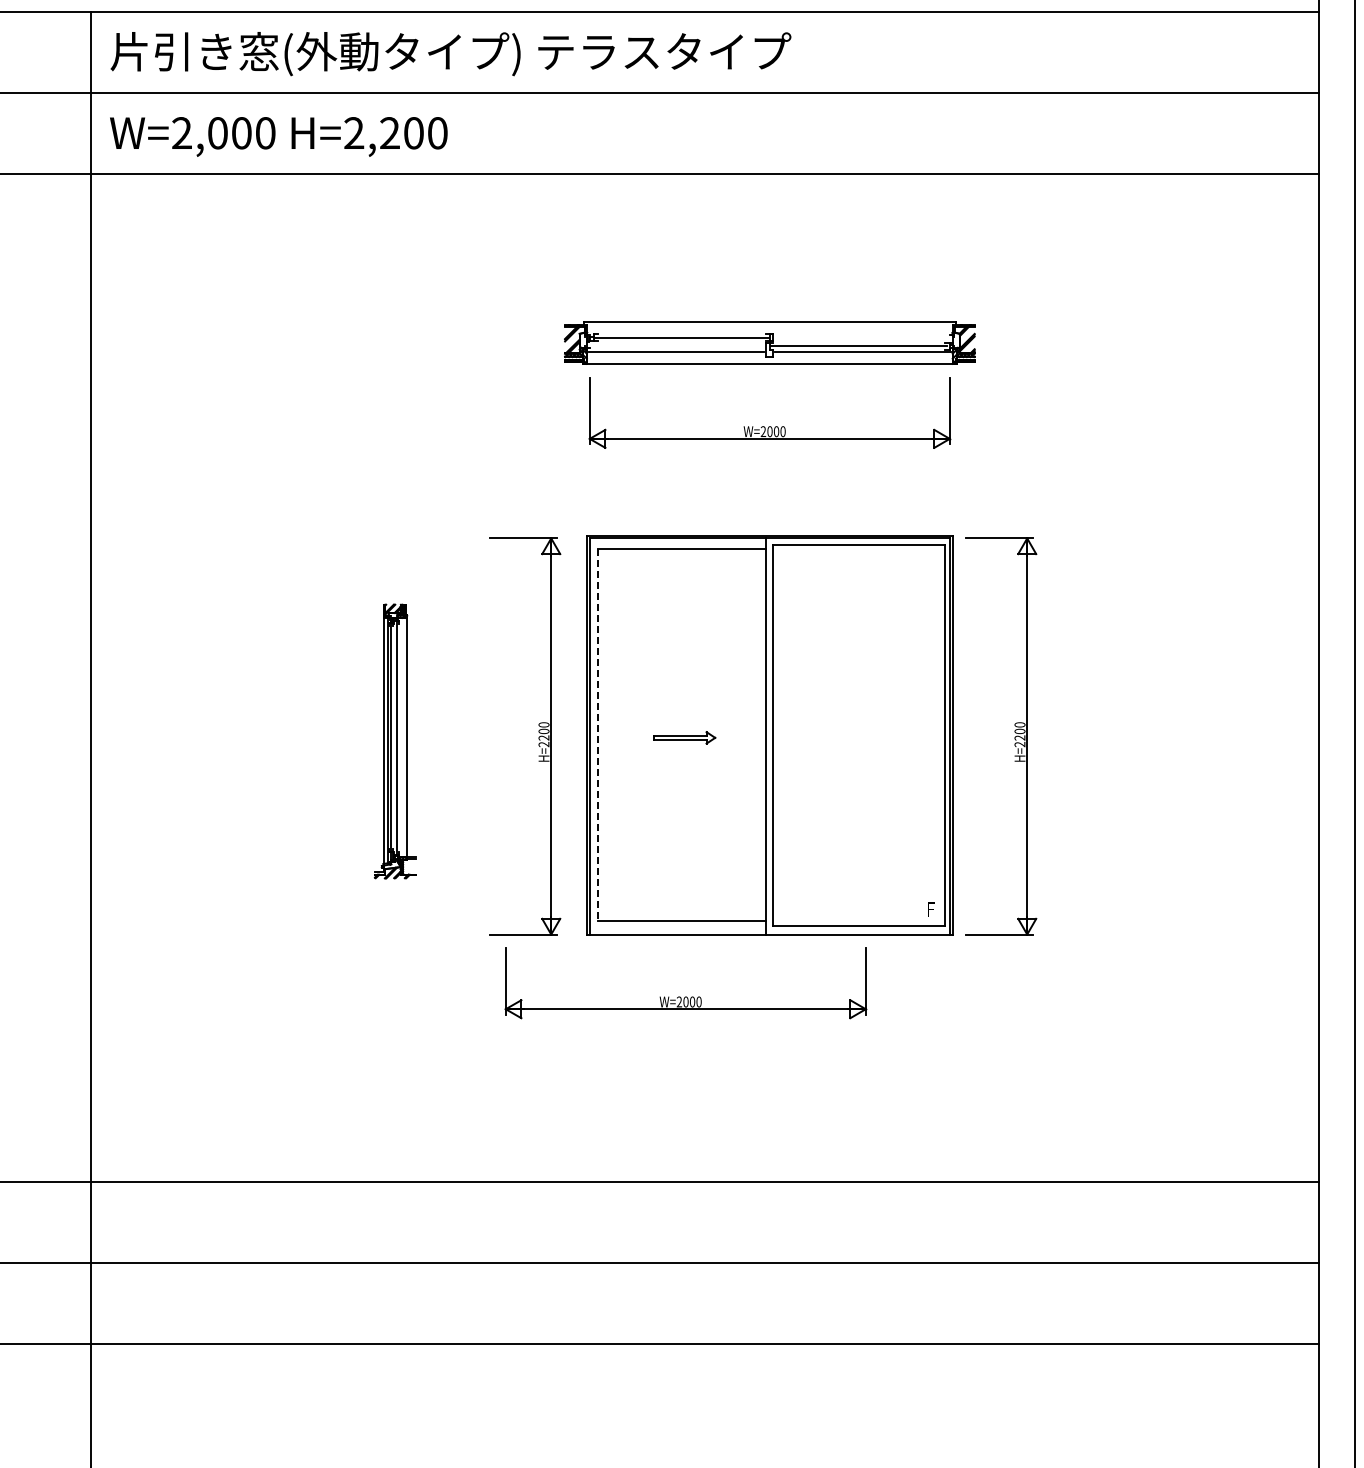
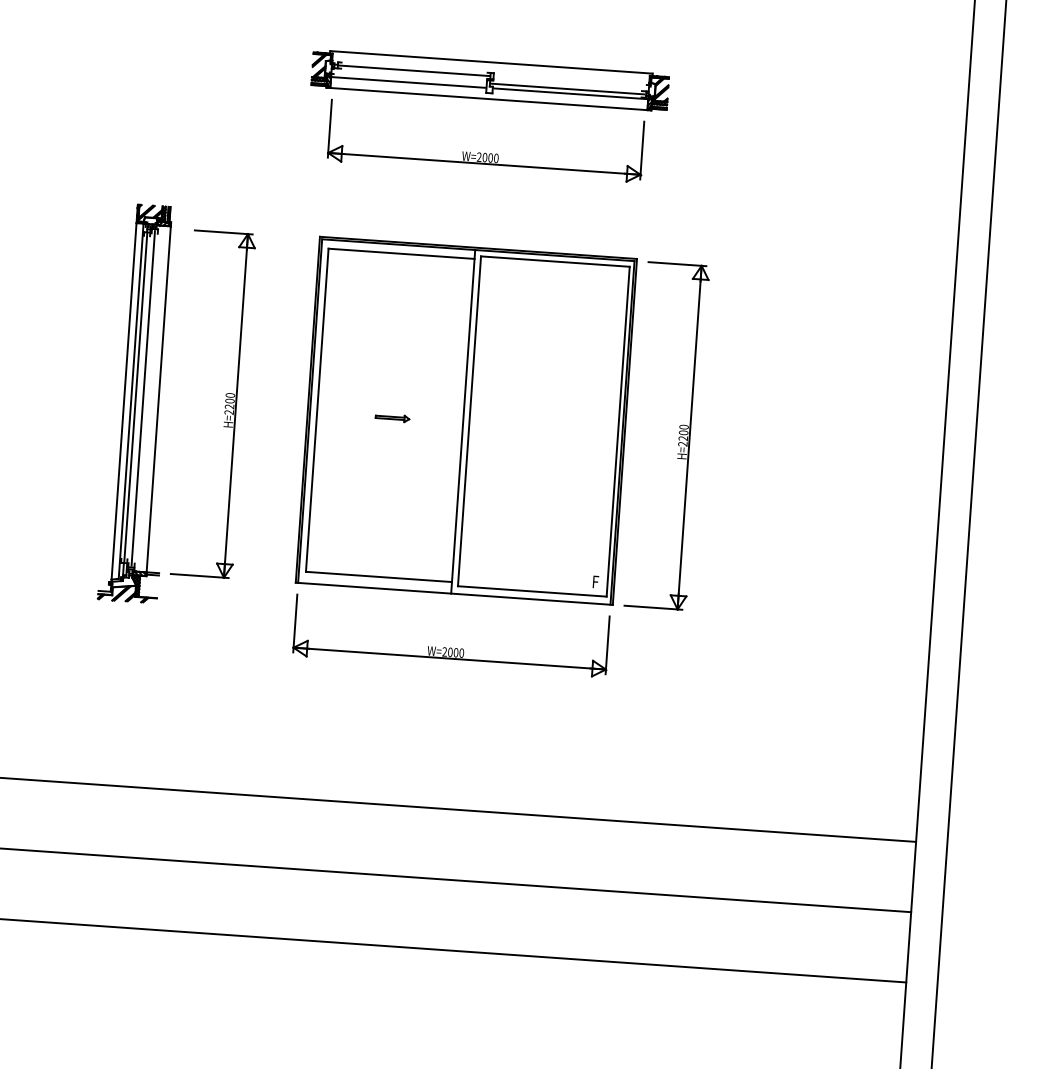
line: (597, 735) -> (316, 410), dashed -> solid
part: (538, 737) -> (224, 406), moved
part: (685, 737) -> (393, 417), size x0.62
part: (395, 741) -> (141, 403), size x1.67
part: (685, 996) -> (450, 647), moved

